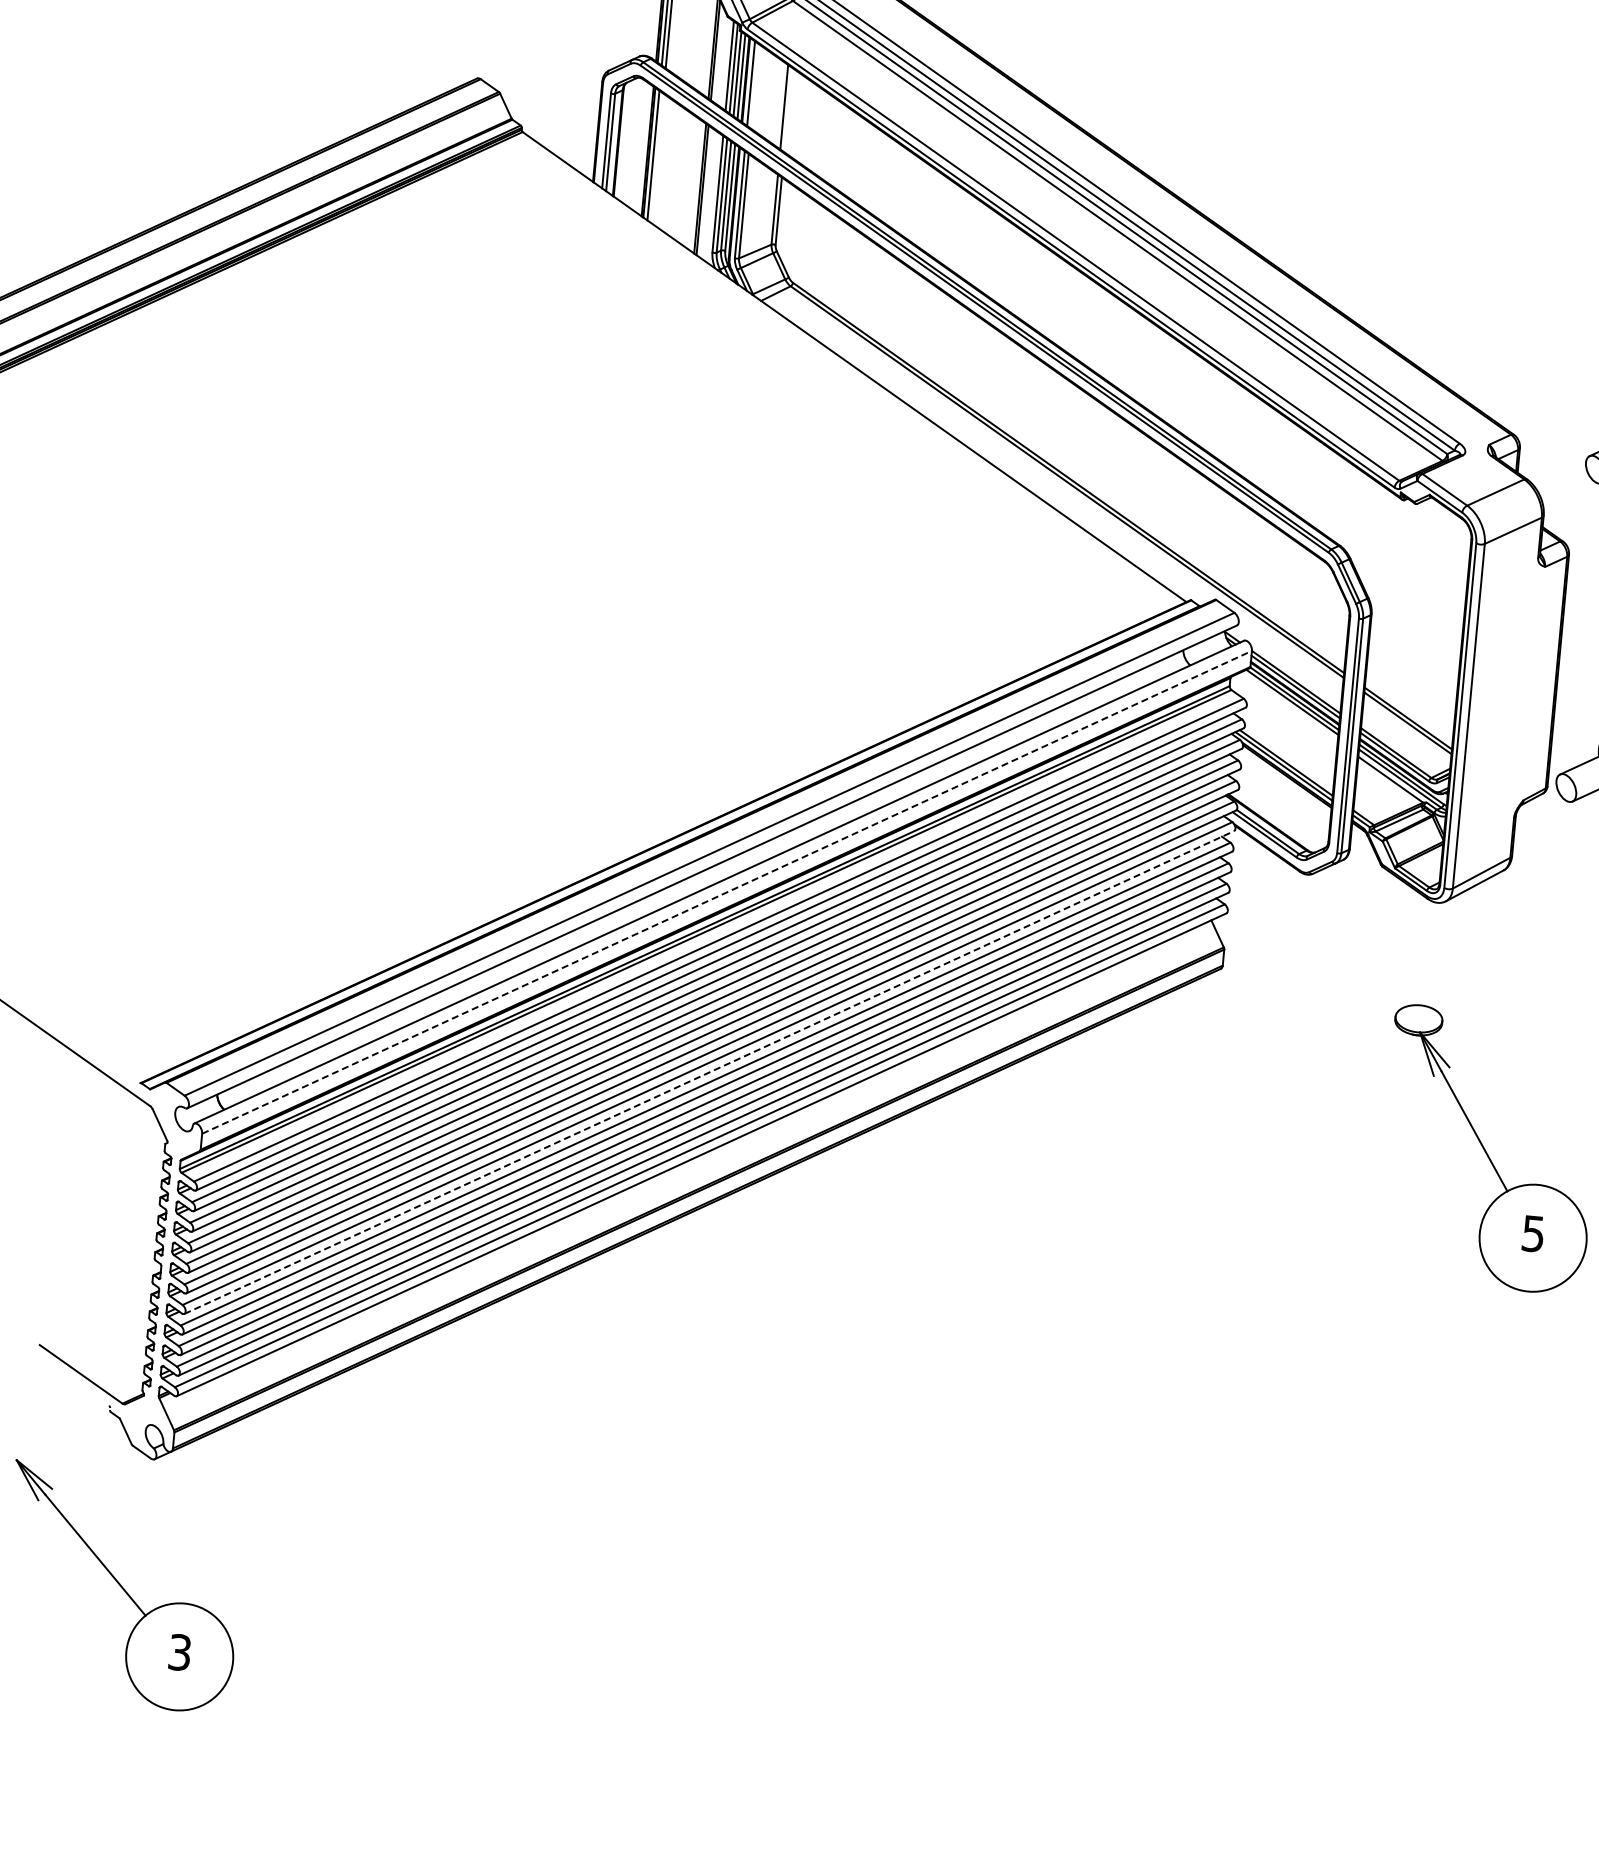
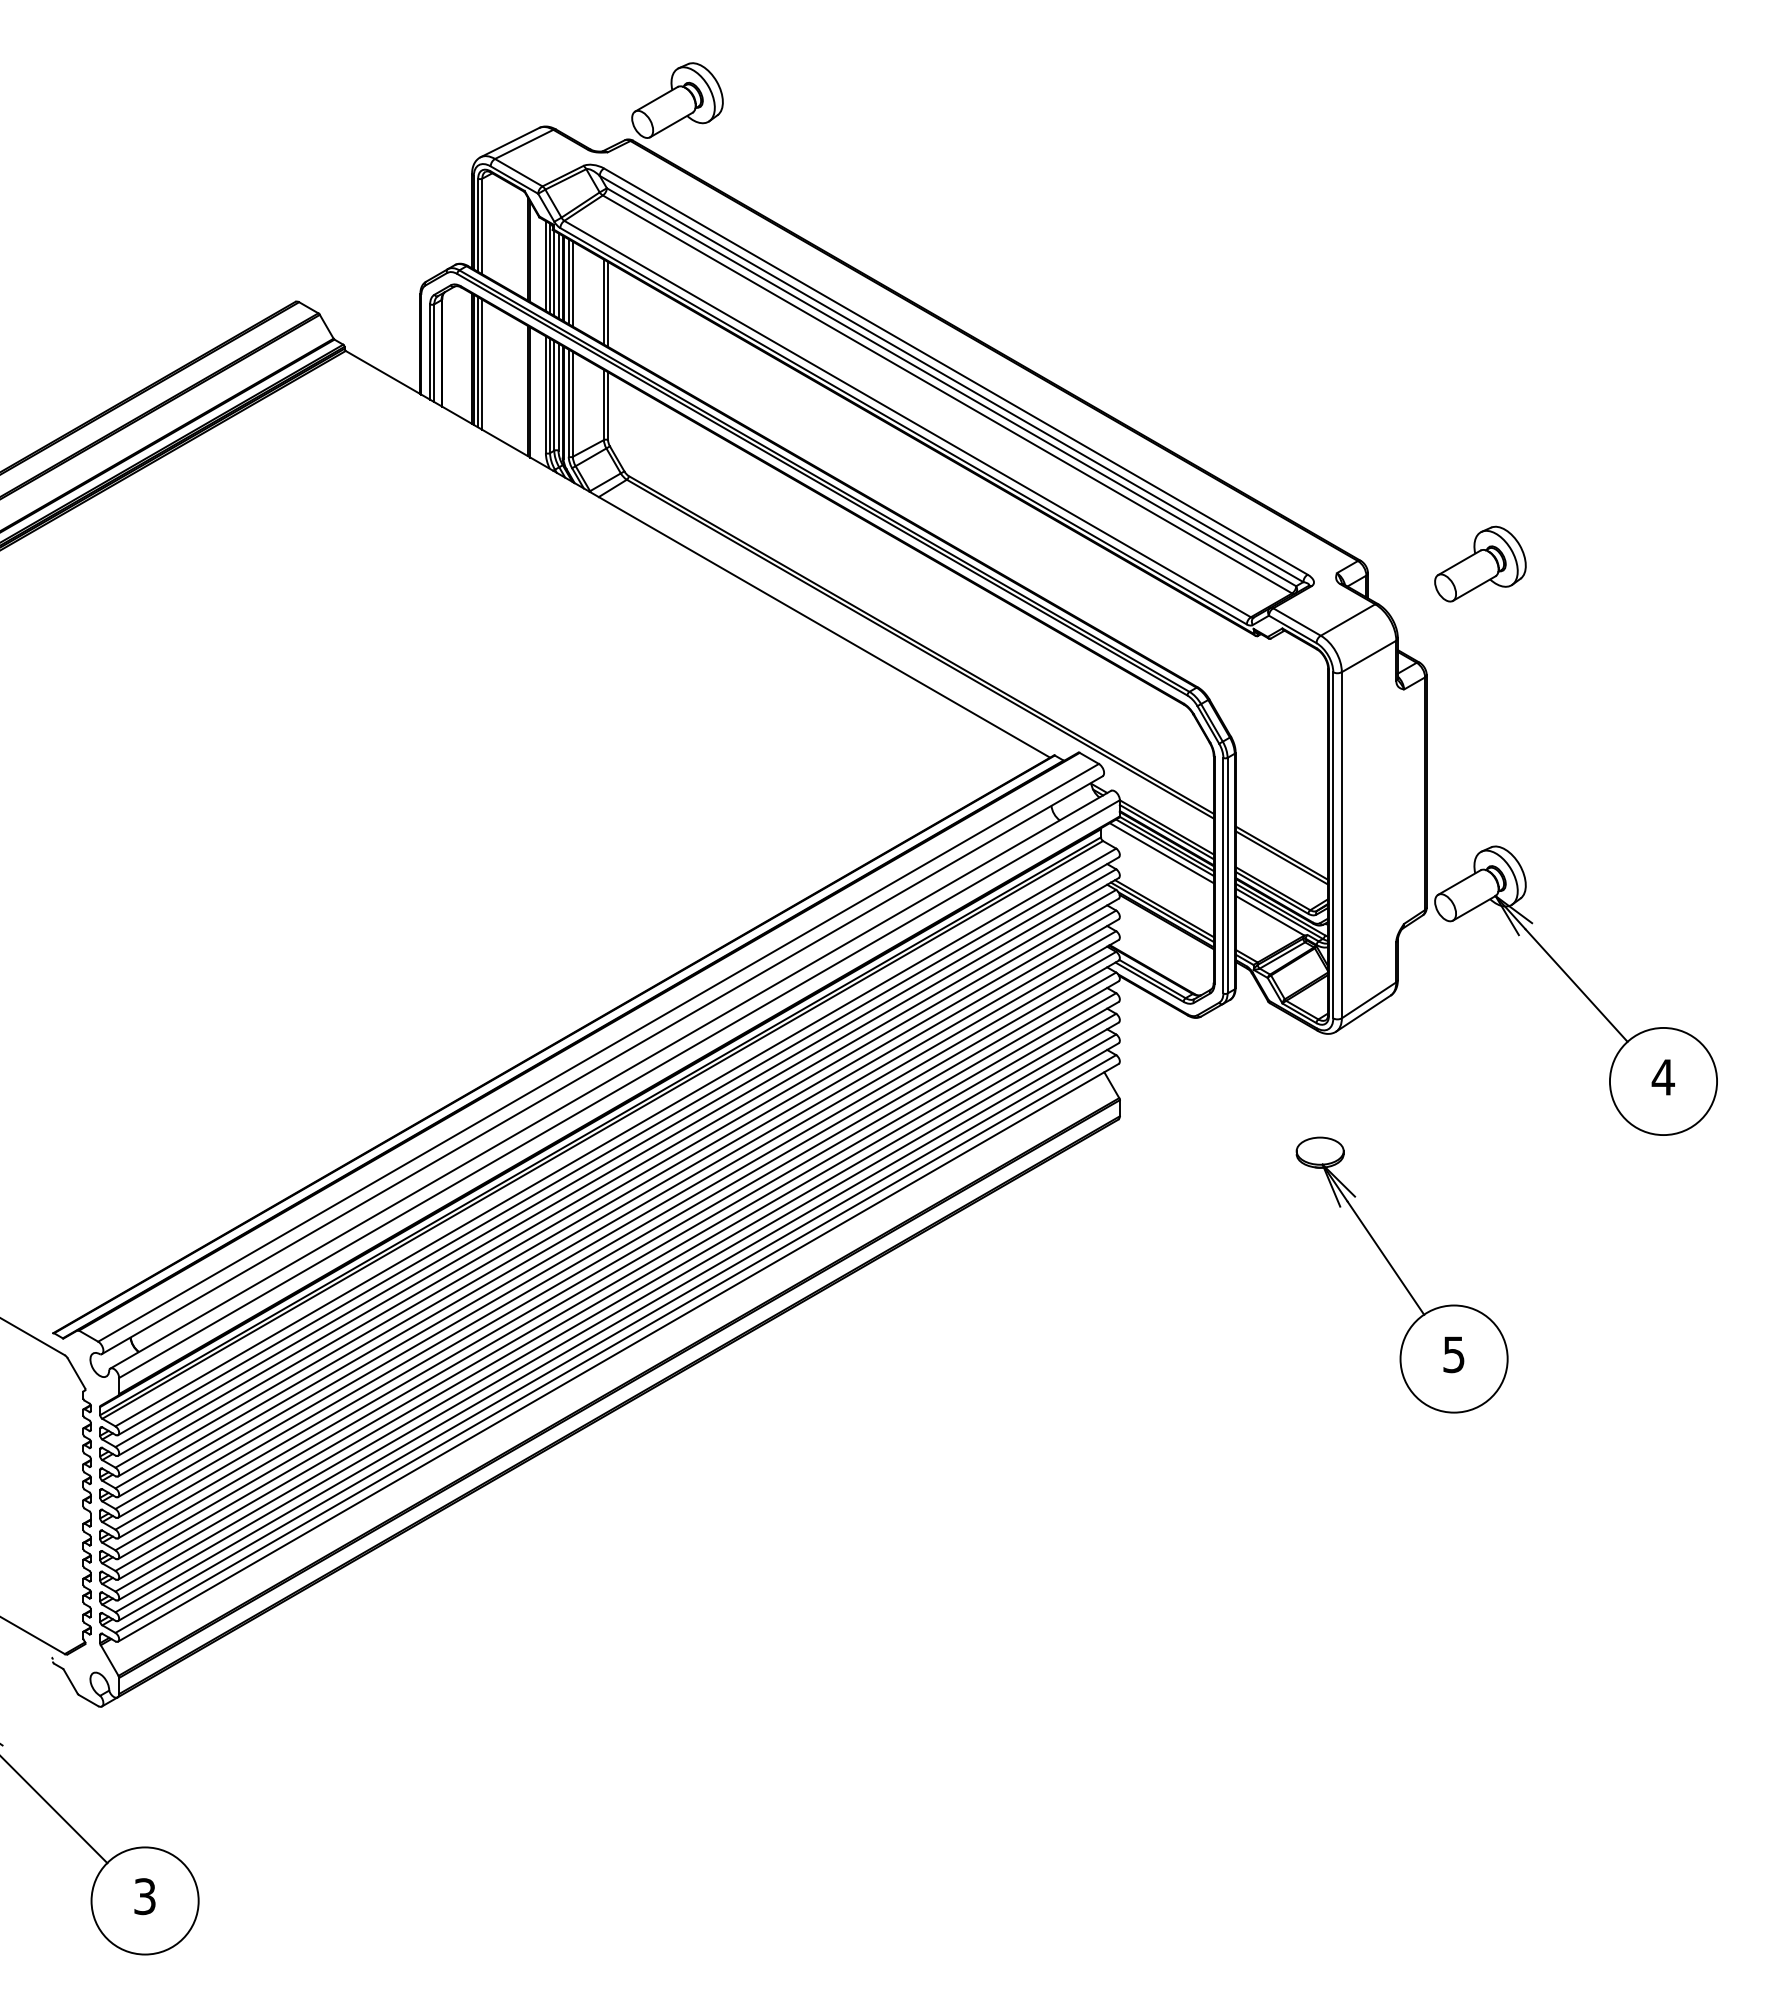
line: (754, 85) -> (572, 283), added
line: (788, 109) -> (608, 303), added
line: (657, 158) -> (482, 364), added
line: (1288, 707) -> (1161, 853), added
line: (727, 892) -> (619, 1089), dashed -> solid
line: (709, 1072) -> (618, 1270), dashed -> solid

